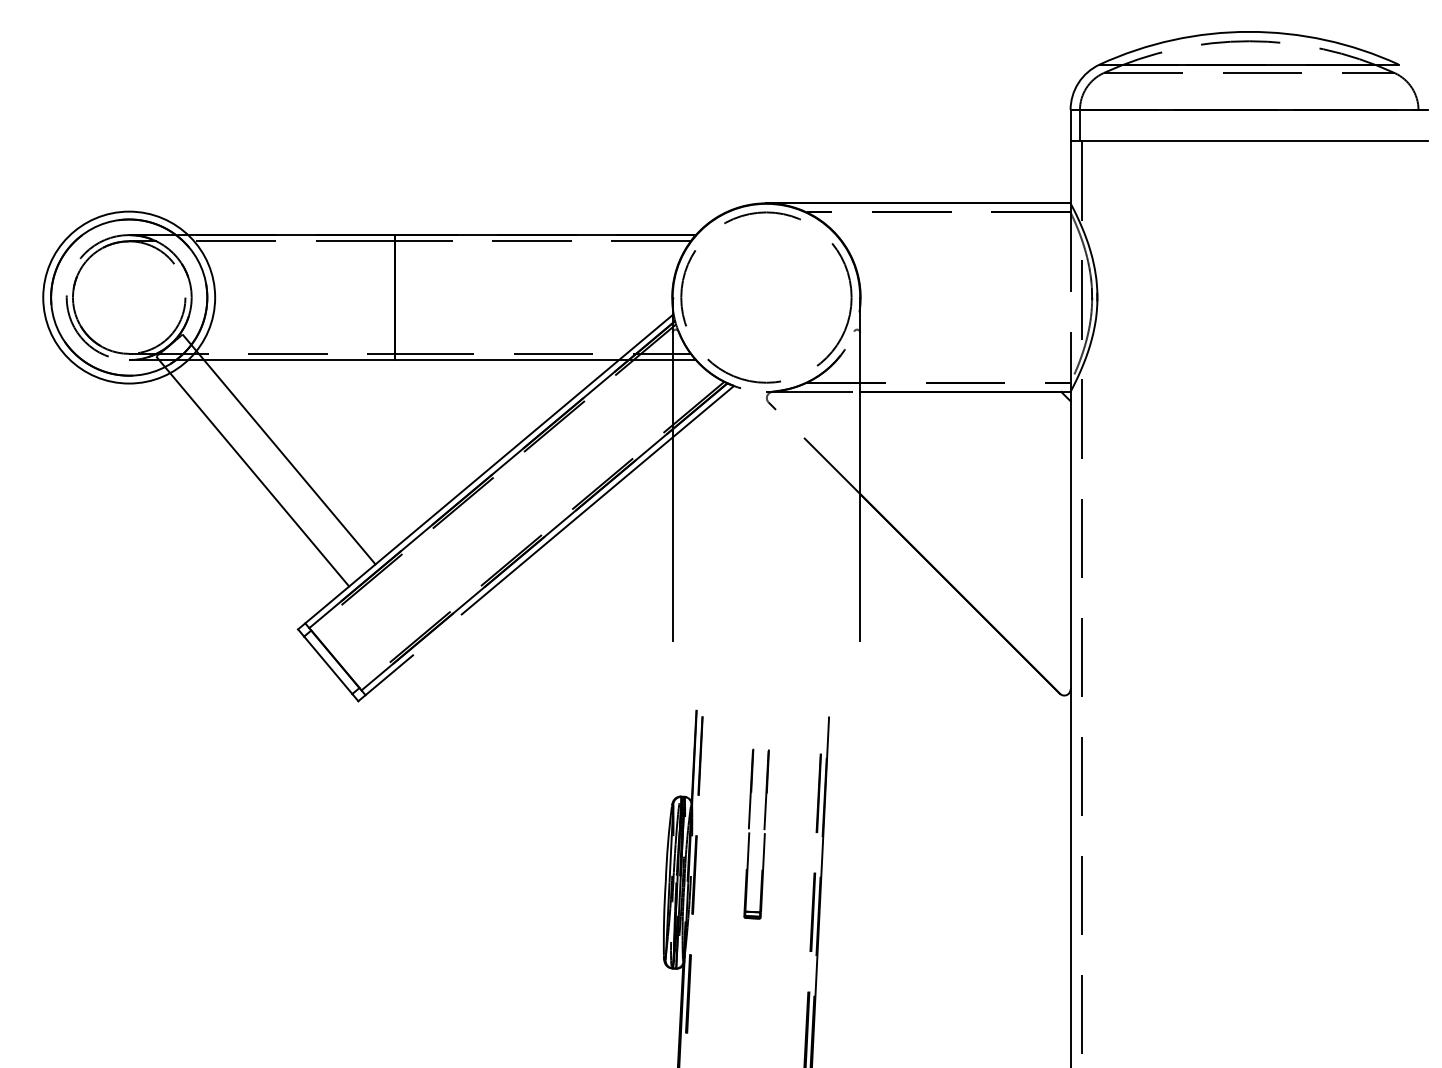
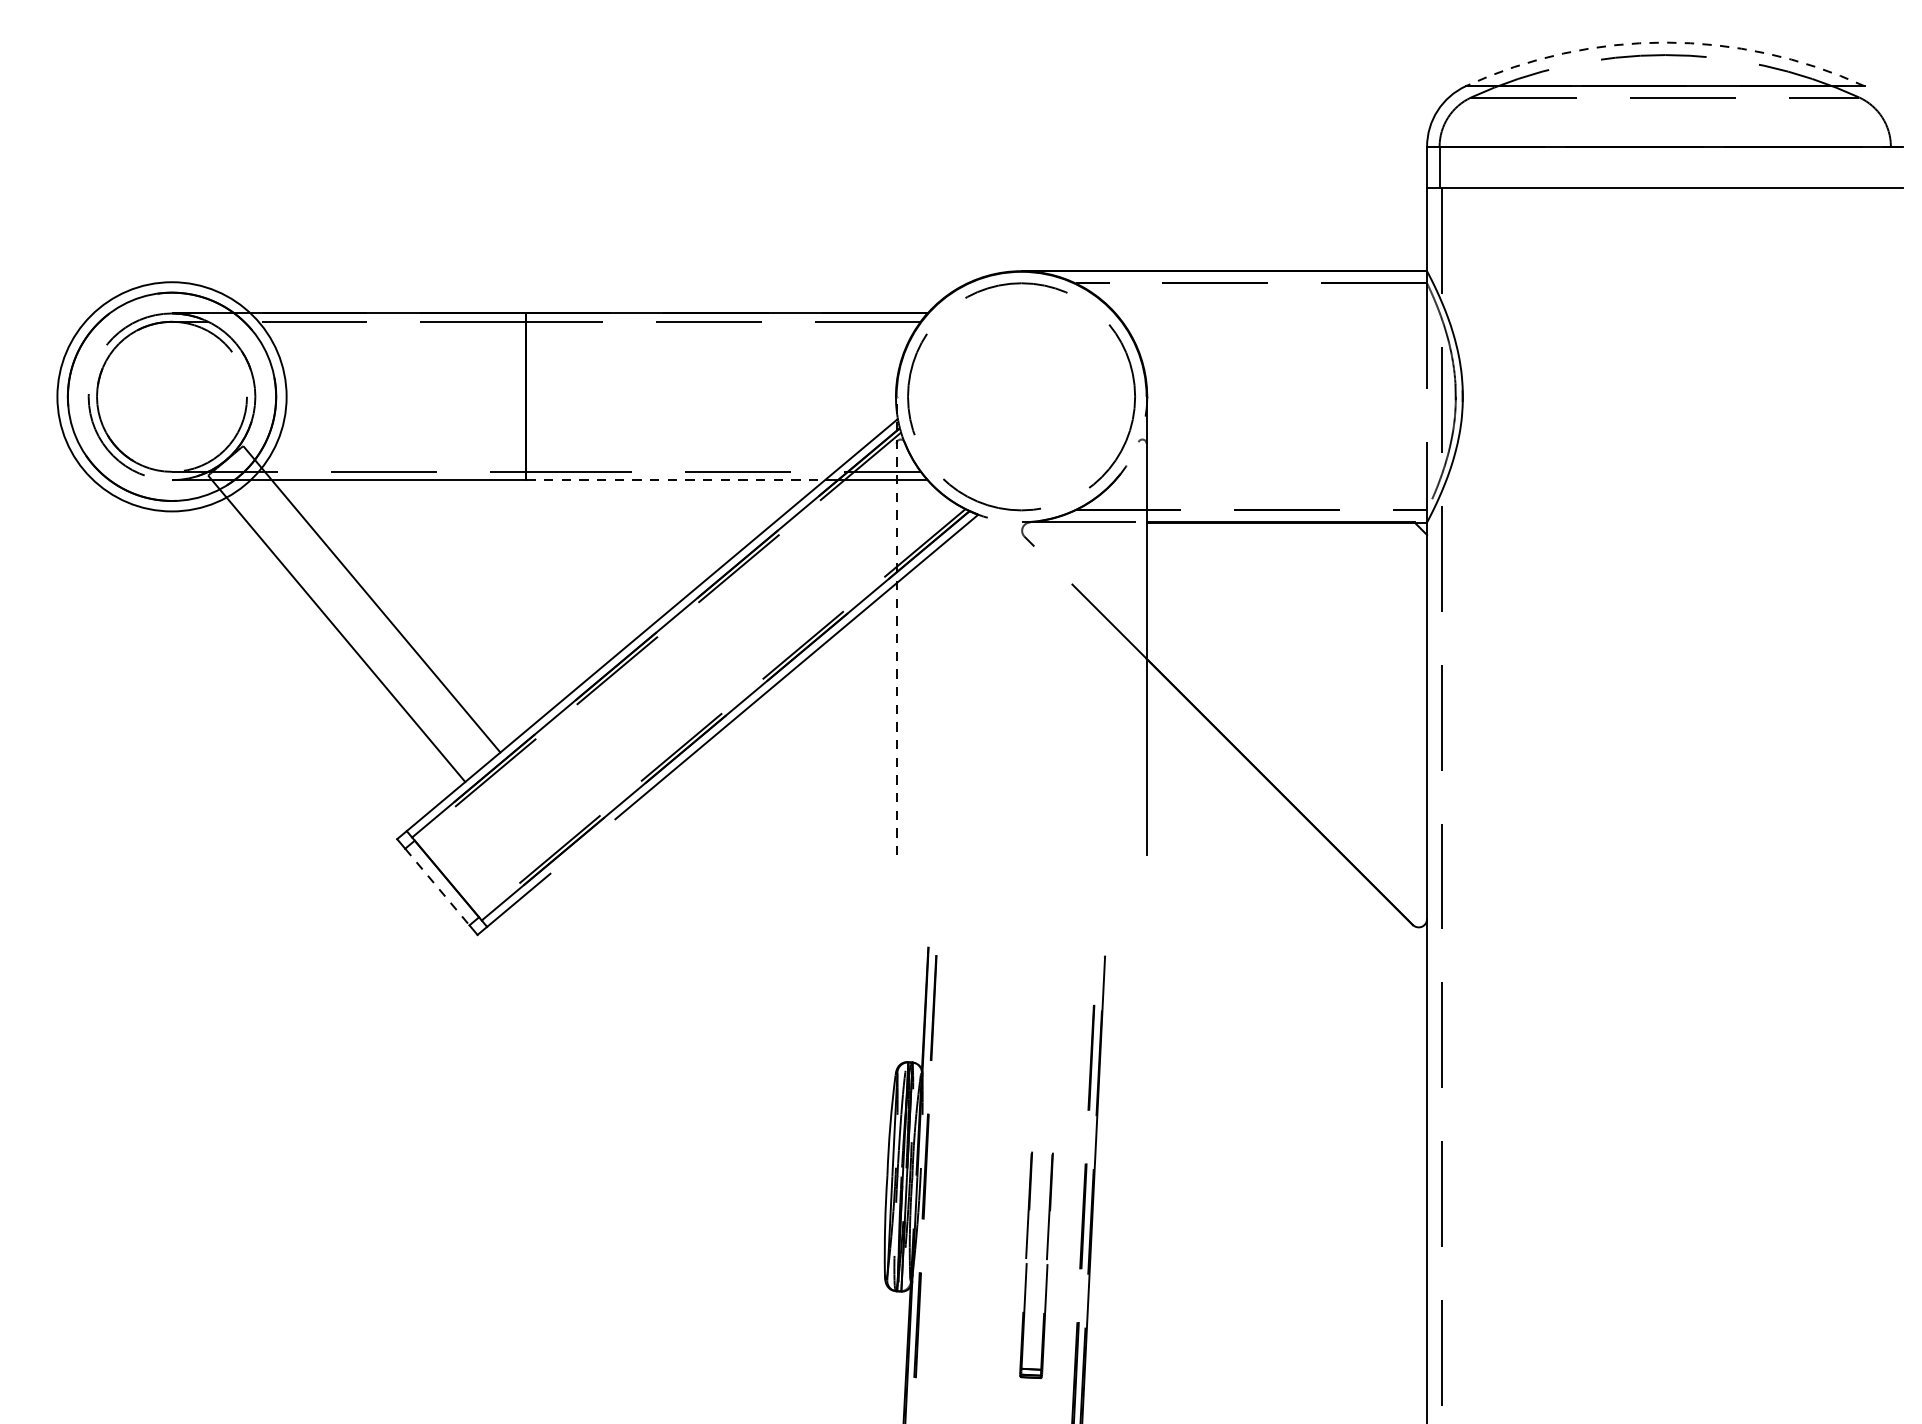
arc: (1249, 31) -> (1665, 42), solid -> dashed
line: (507, 360) -> (676, 480), solid -> dashed
line: (672, 469) -> (896, 626), solid -> dashed
line: (328, 665) -> (437, 887), solid -> dashed
part: (756, 833) -> (1036, 1264), moved

